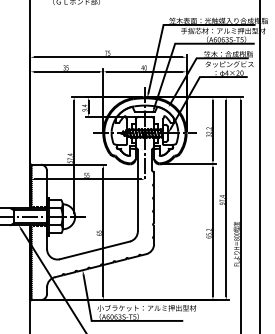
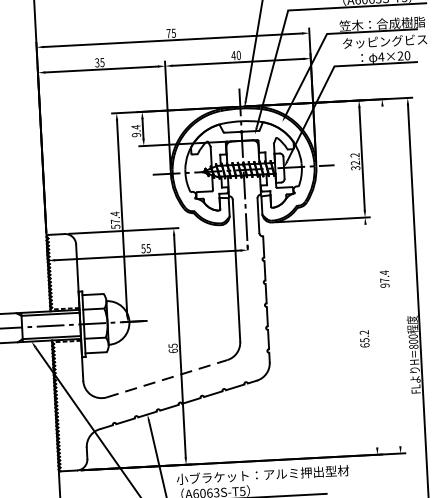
line: (226, 198) -> (391, 276), removed
line: (212, 231) -> (370, 334), removed
line: (95, 250) -> (167, 378), solid -> dashed

